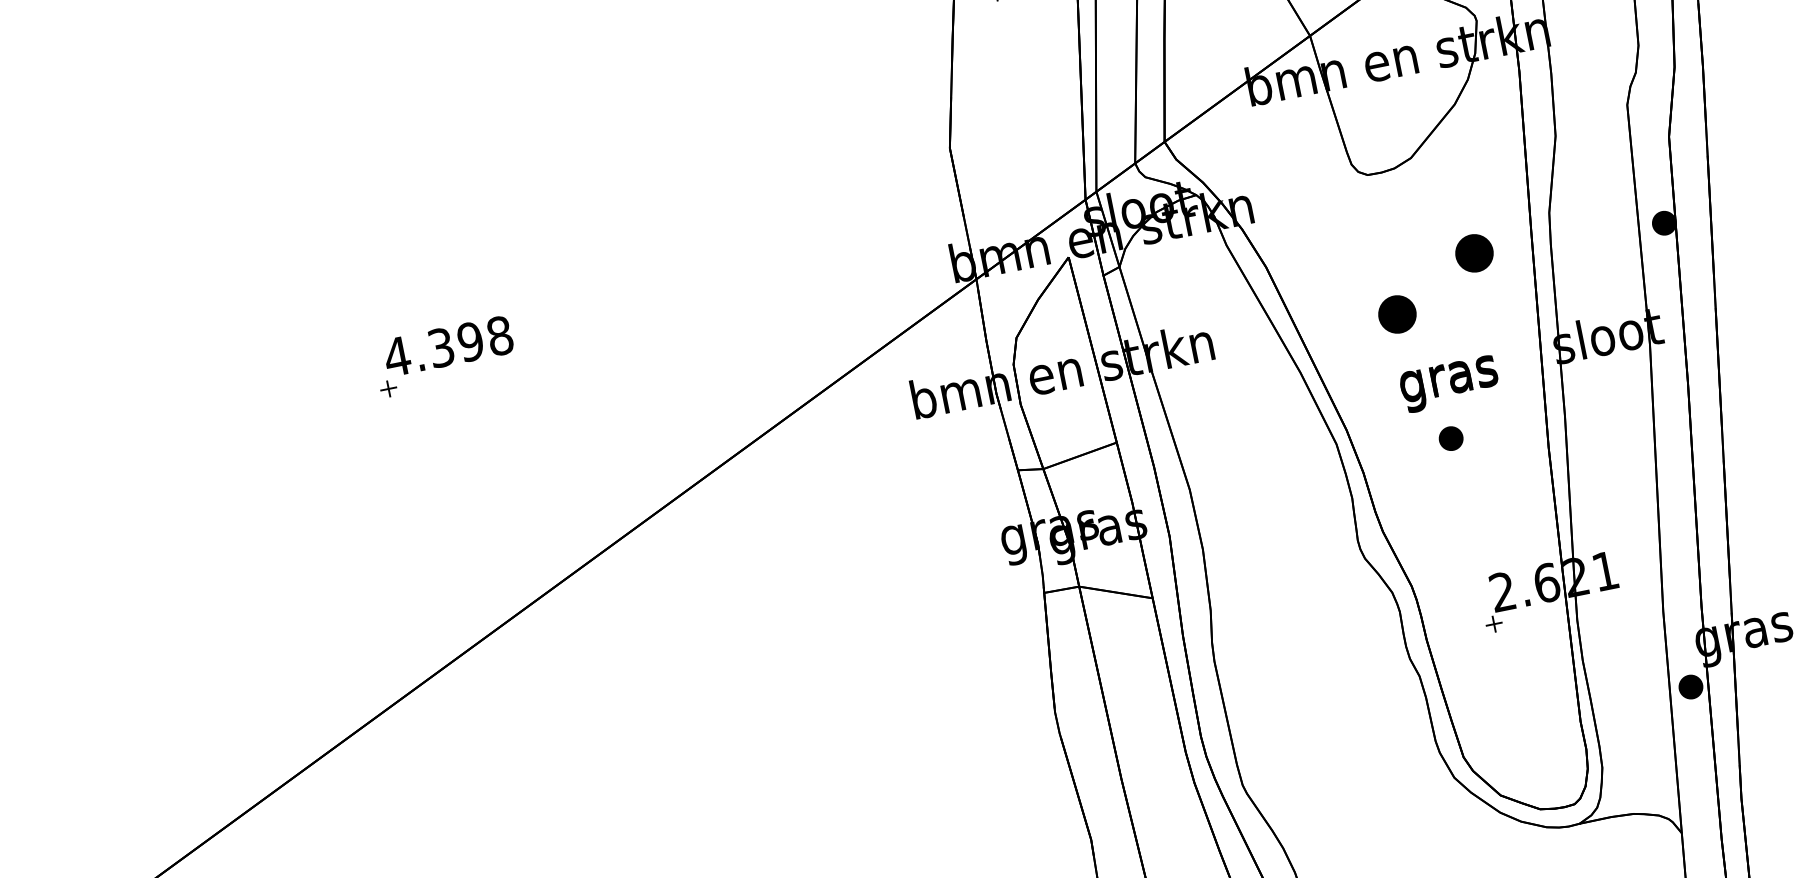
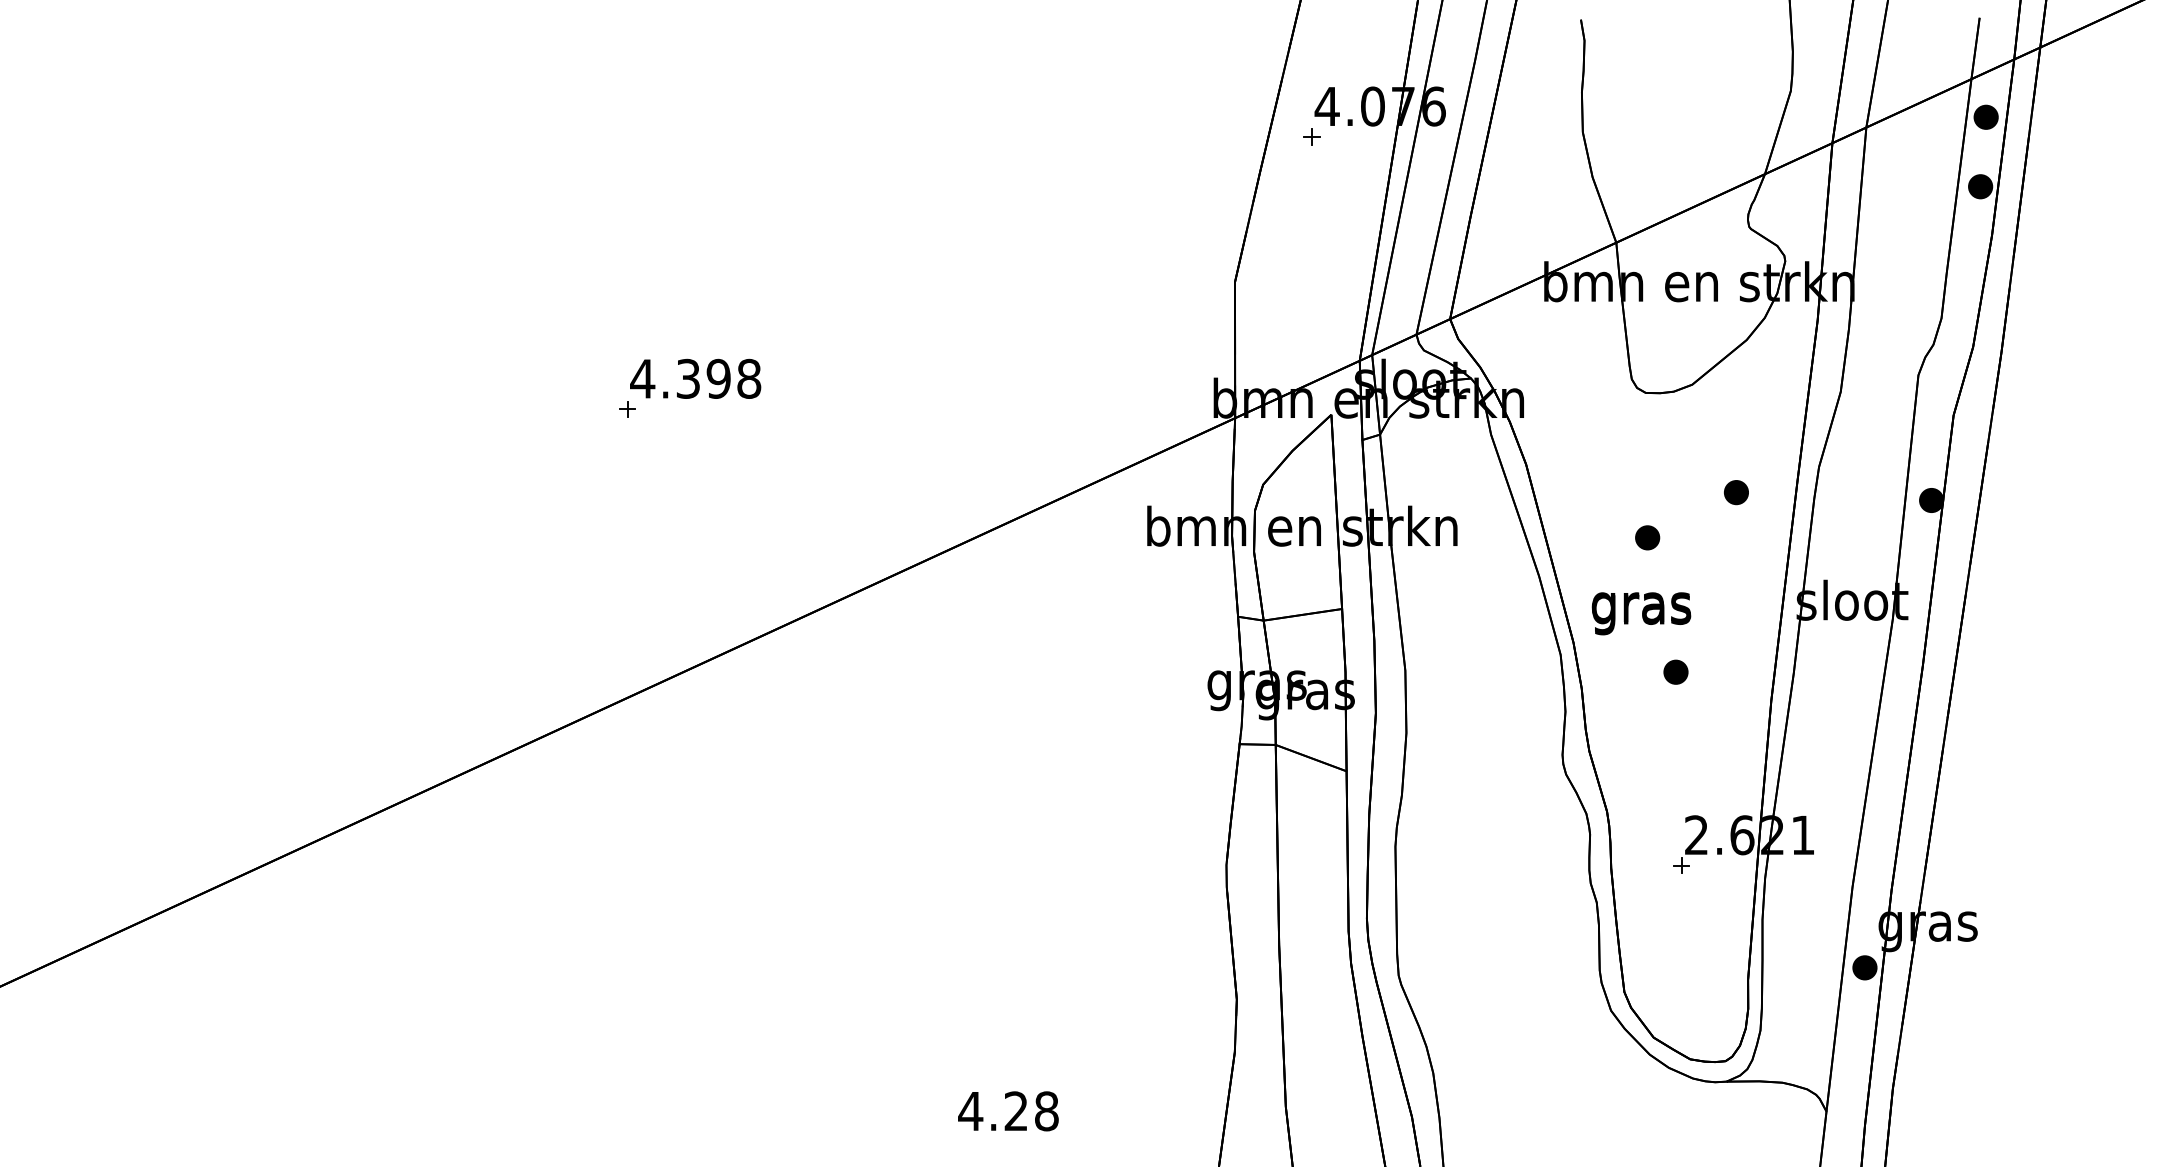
part: (1474, 253) -> (1736, 492), size x0.62
part: (1397, 314) -> (1647, 537), size x0.62
text: (1449, 383) -> (1641, 613), moved

